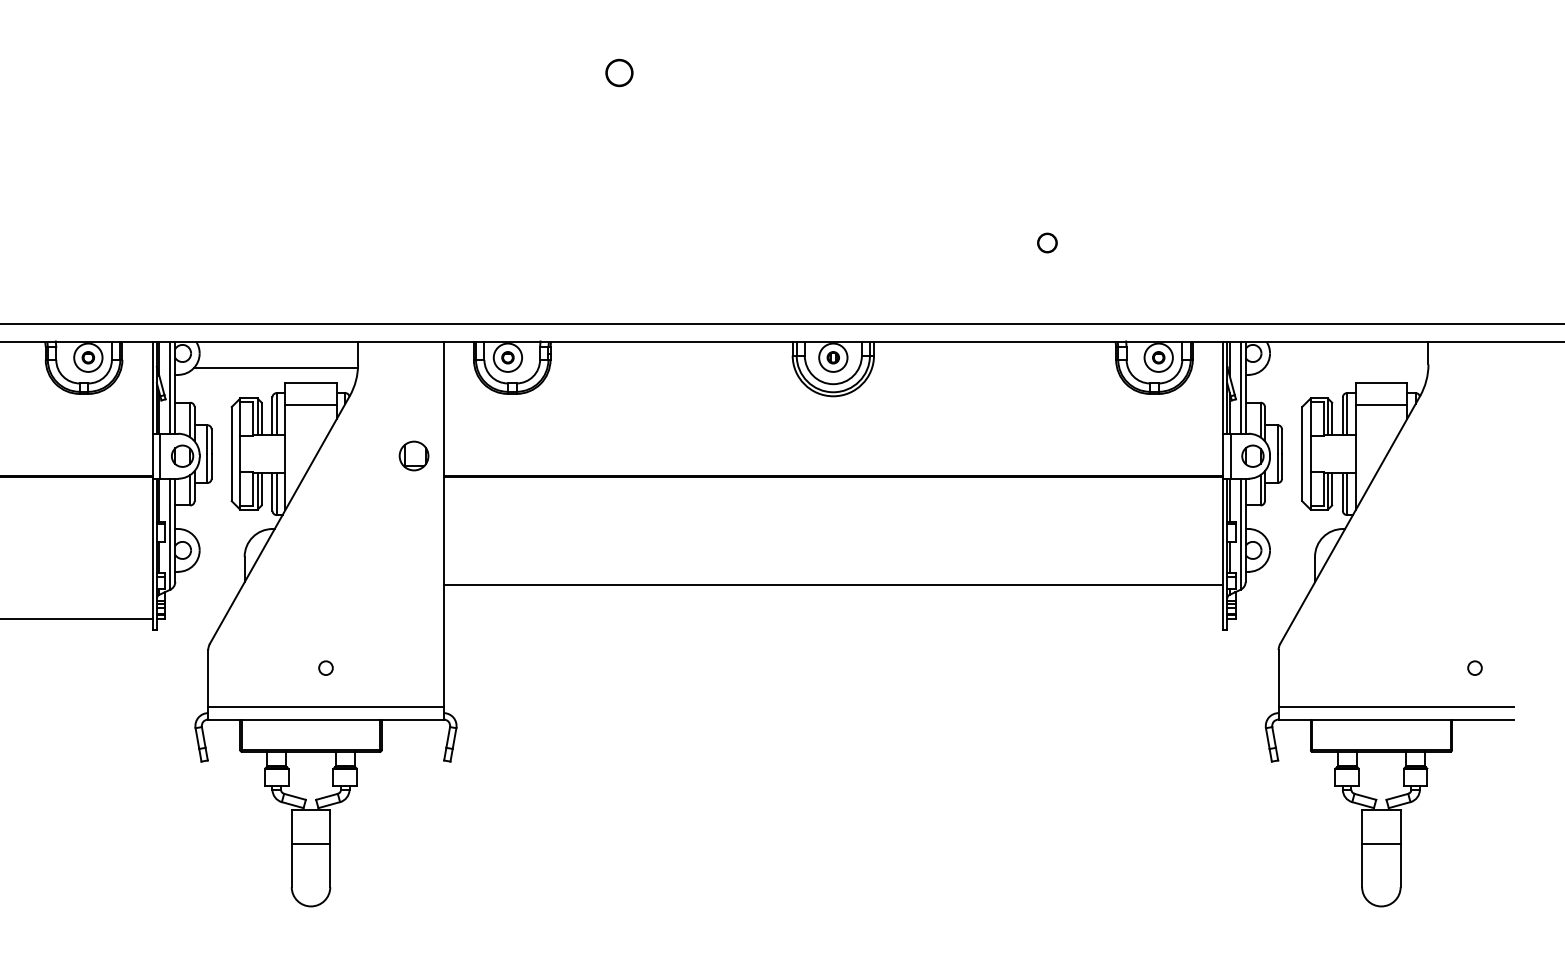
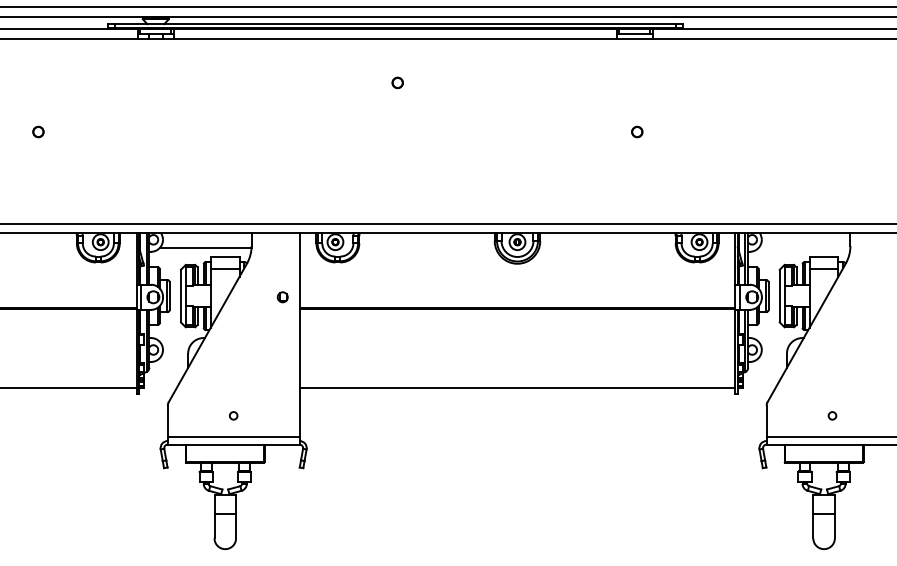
part: (618, 72) -> (397, 82), size x0.71
part: (1047, 242) -> (637, 131), moved
part: (413, 456) -> (282, 297), size x0.62
line: (833, 585) -> (517, 388), moved
circle: (1475, 667) -> (832, 415), moved

